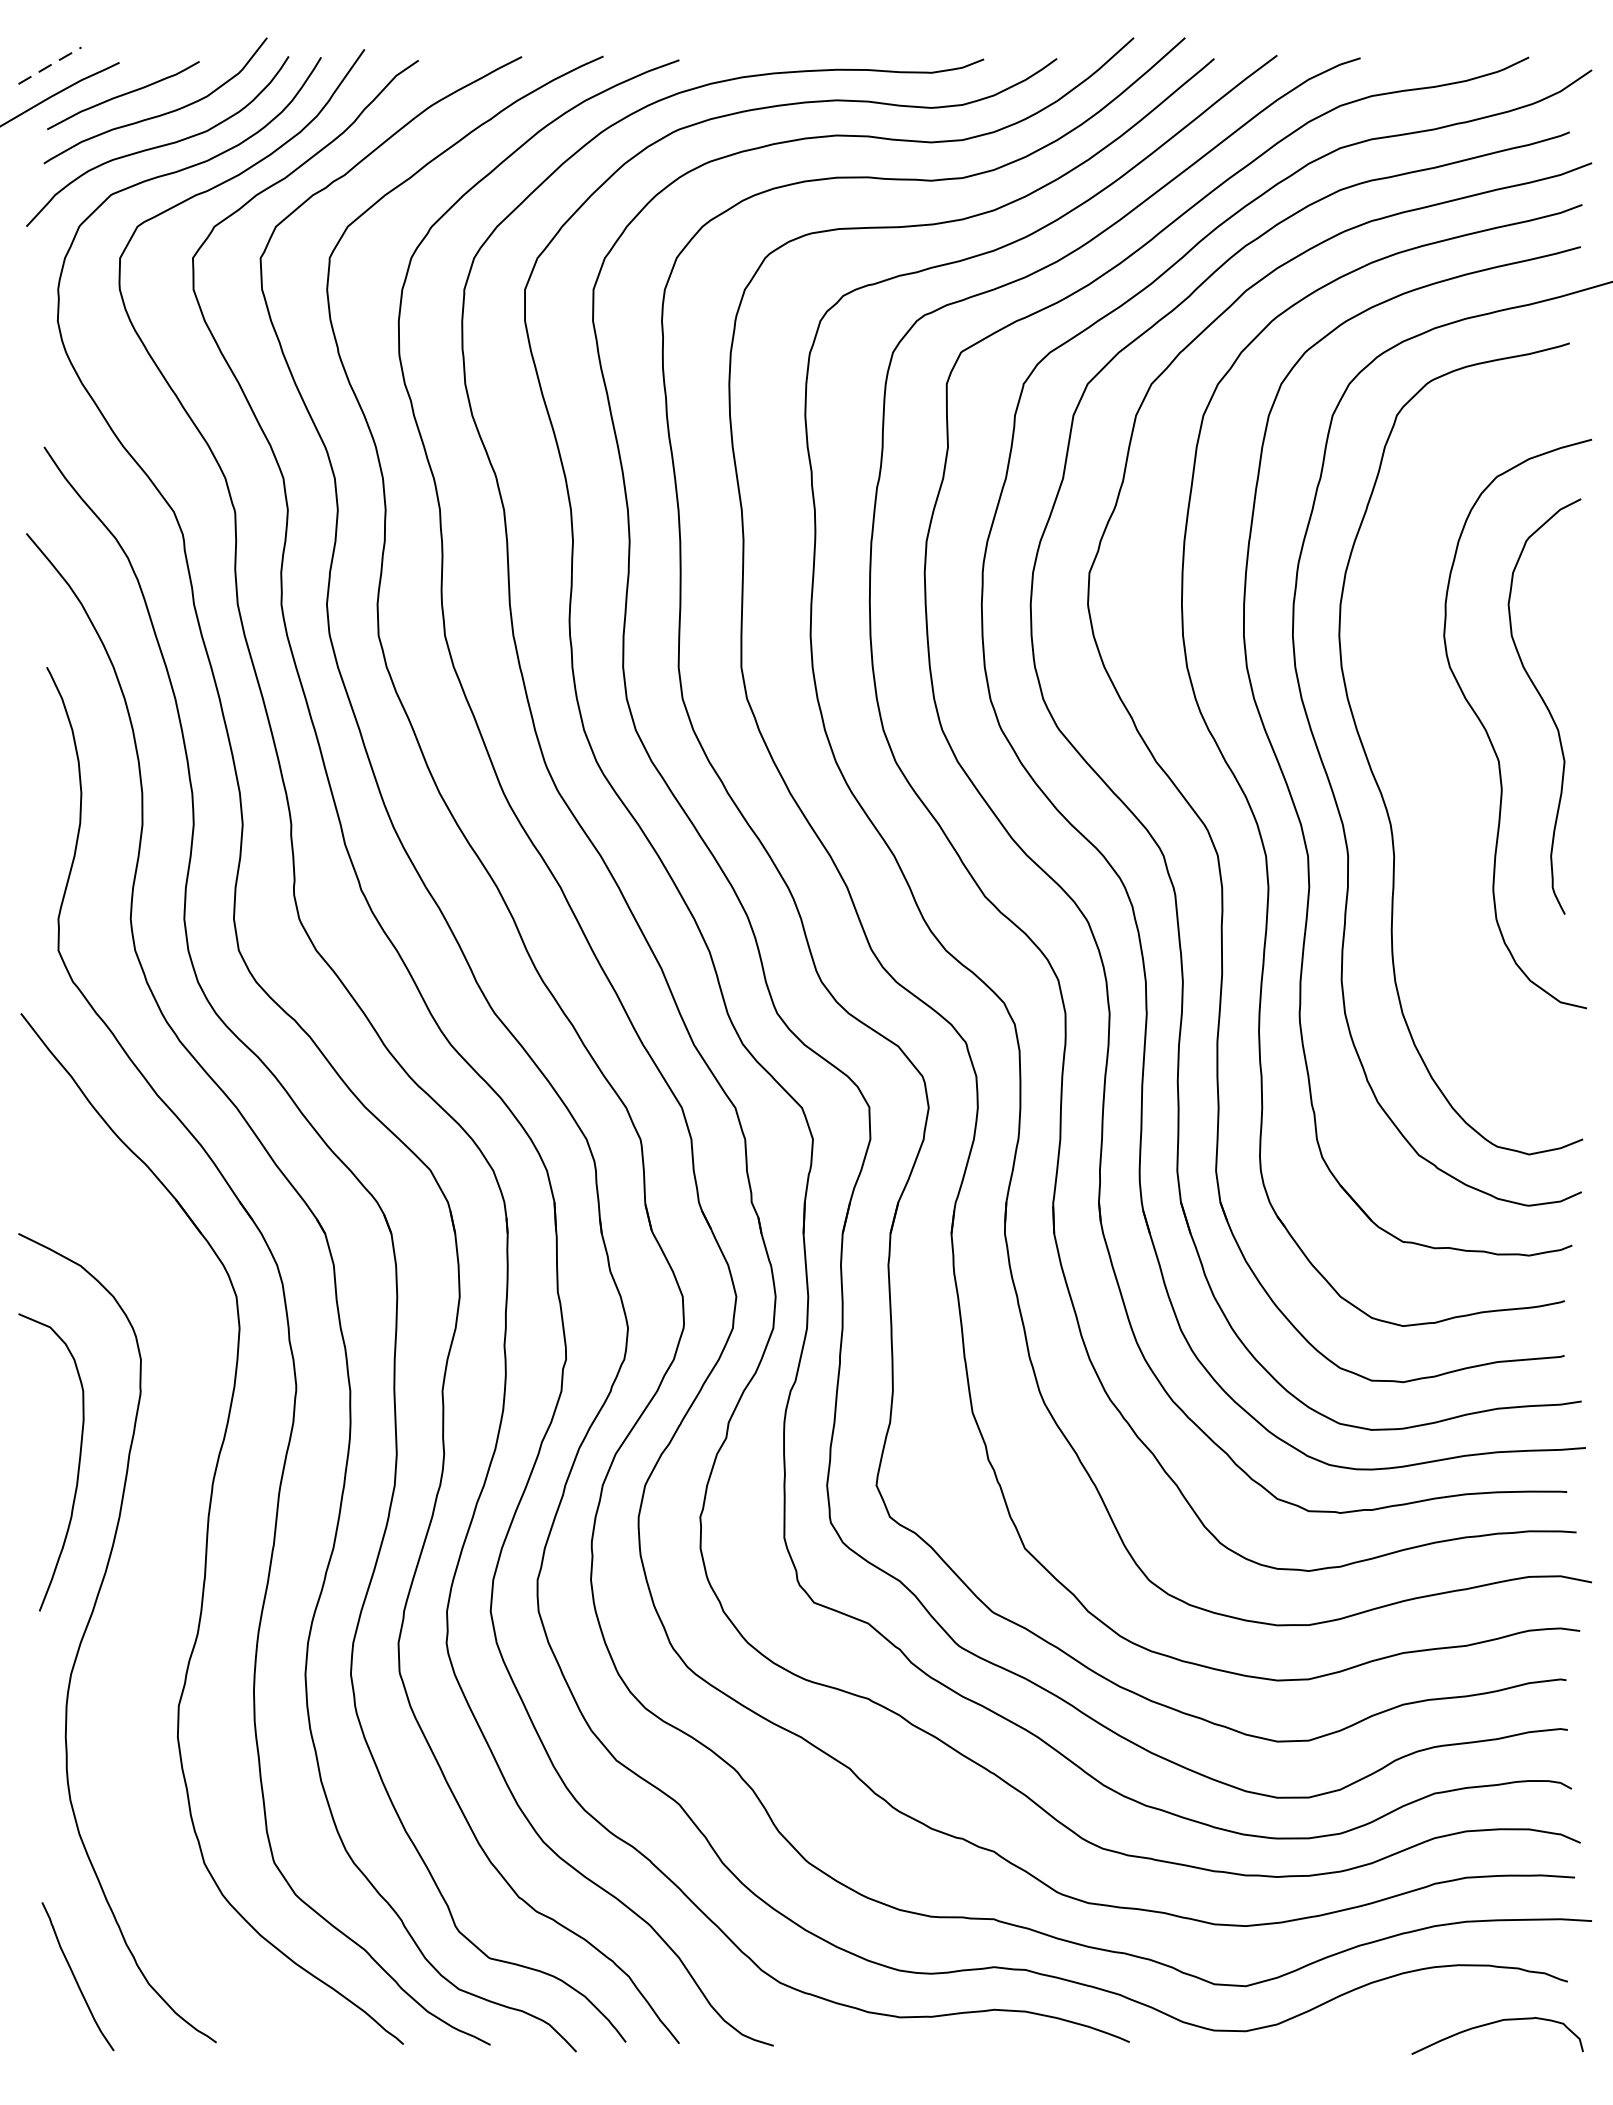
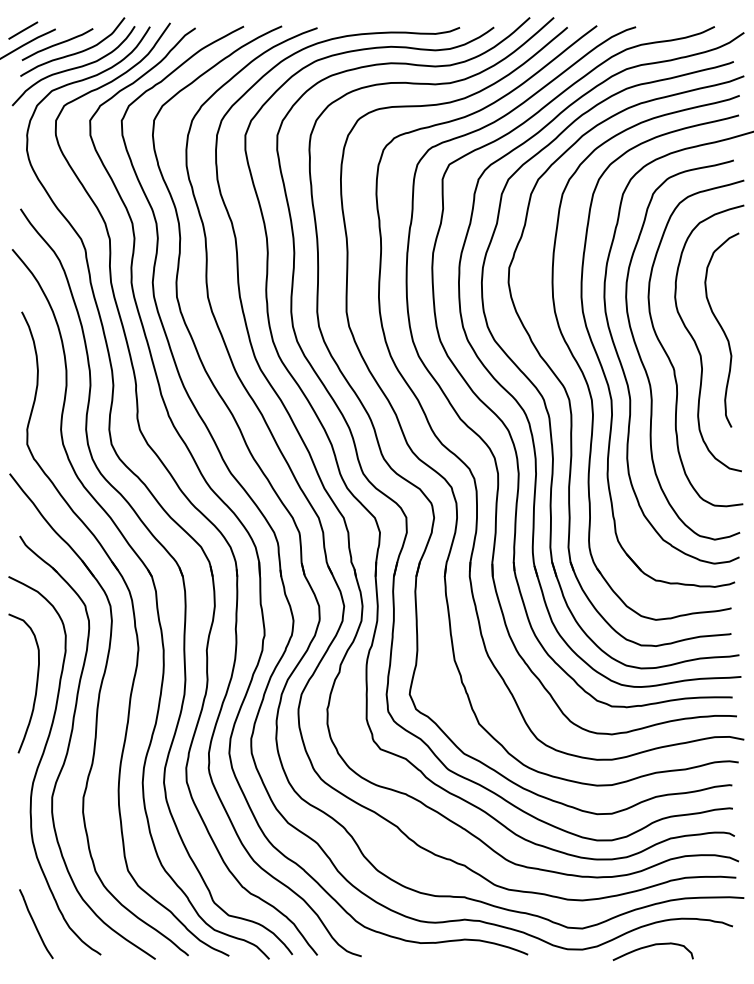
line: (50, 65) -> (23, 30), dashed -> solid
curve: (1432, 764) -> (669, 357), added
part: (150, 1590) -> (70, 743), added
curve: (1496, 2024) -> (652, 946), moved

